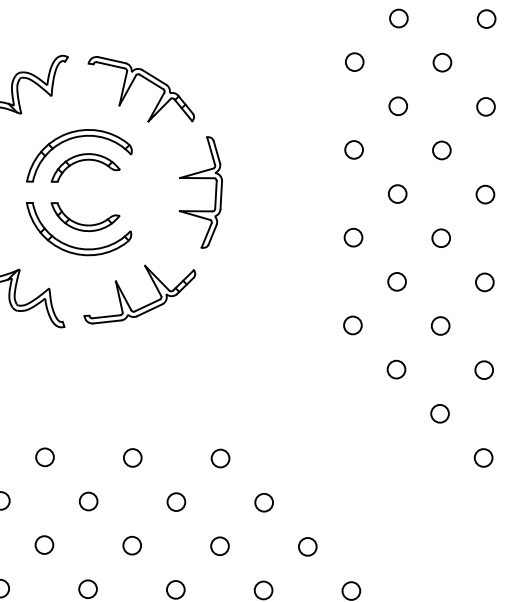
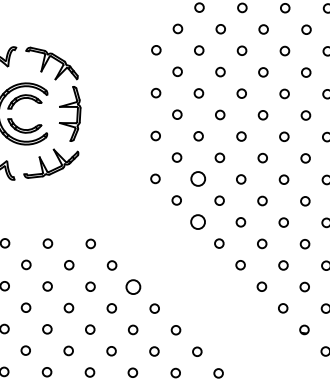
part: (201, 191) -> (70, 113), moved
circle: (440, 326) -> (198, 179), size x1.6
circle: (438, 412) -> (197, 221), size x1.6
circle: (307, 545) -> (133, 286), size x1.6

